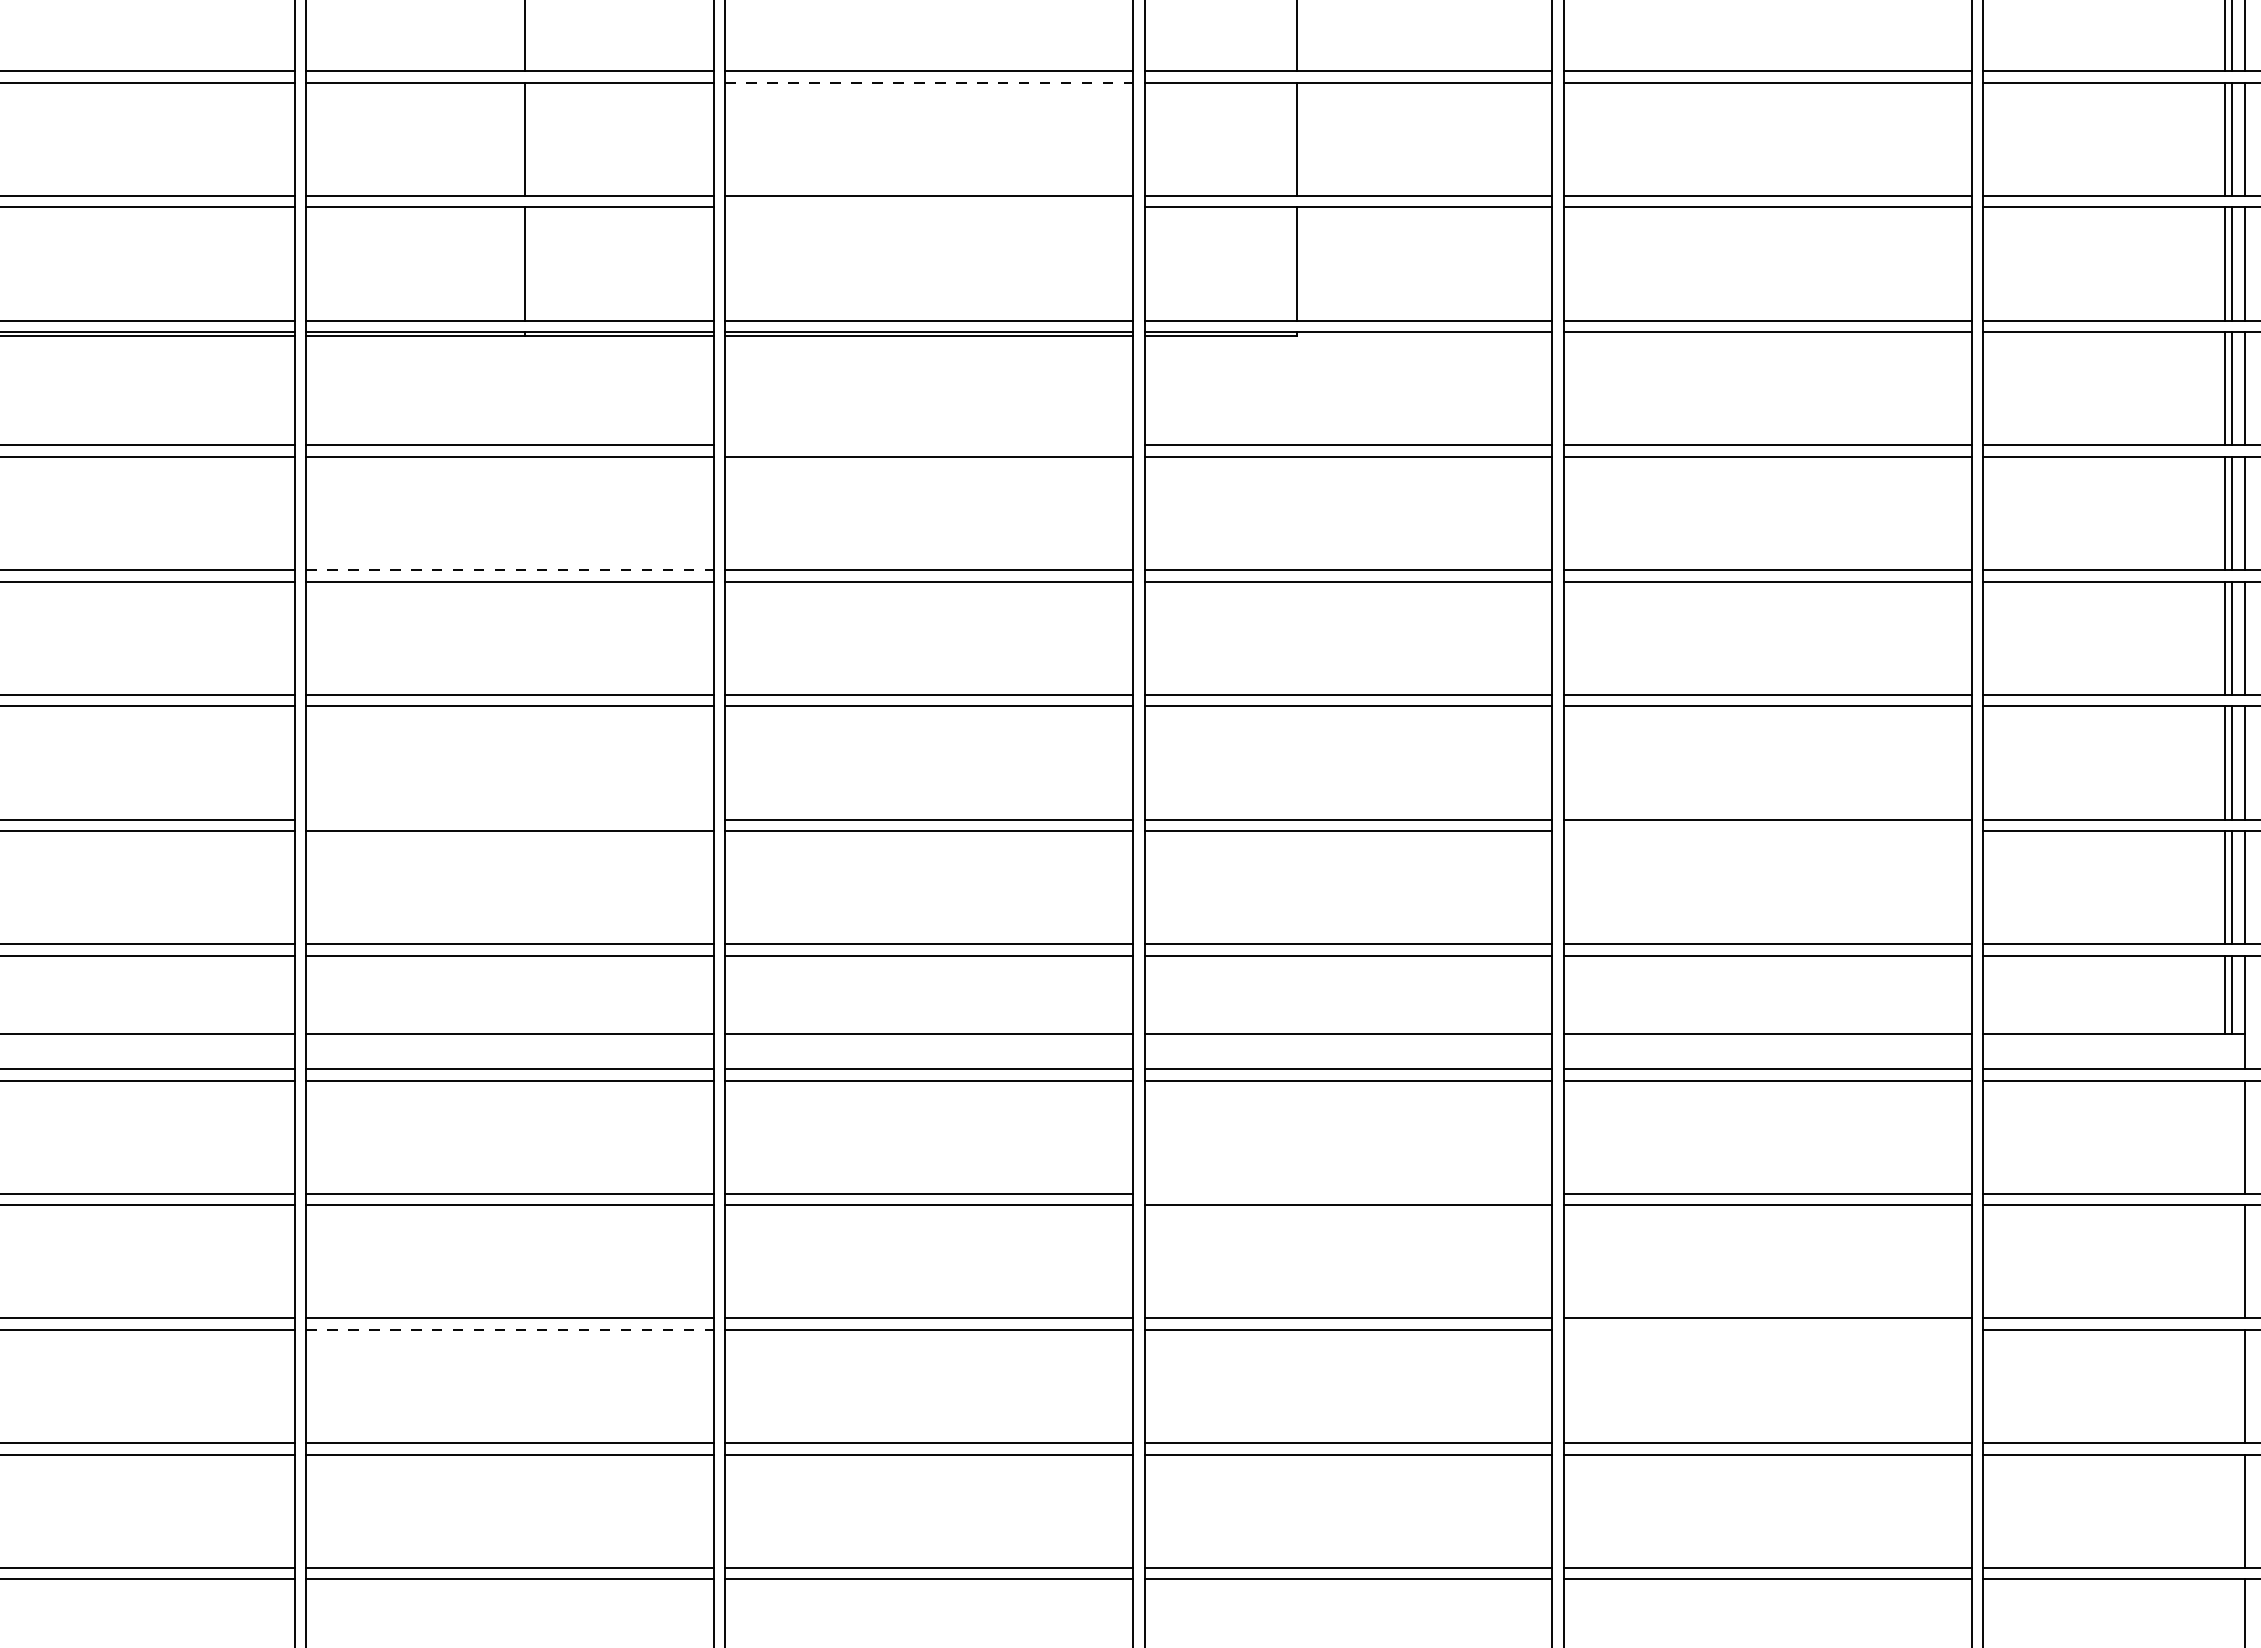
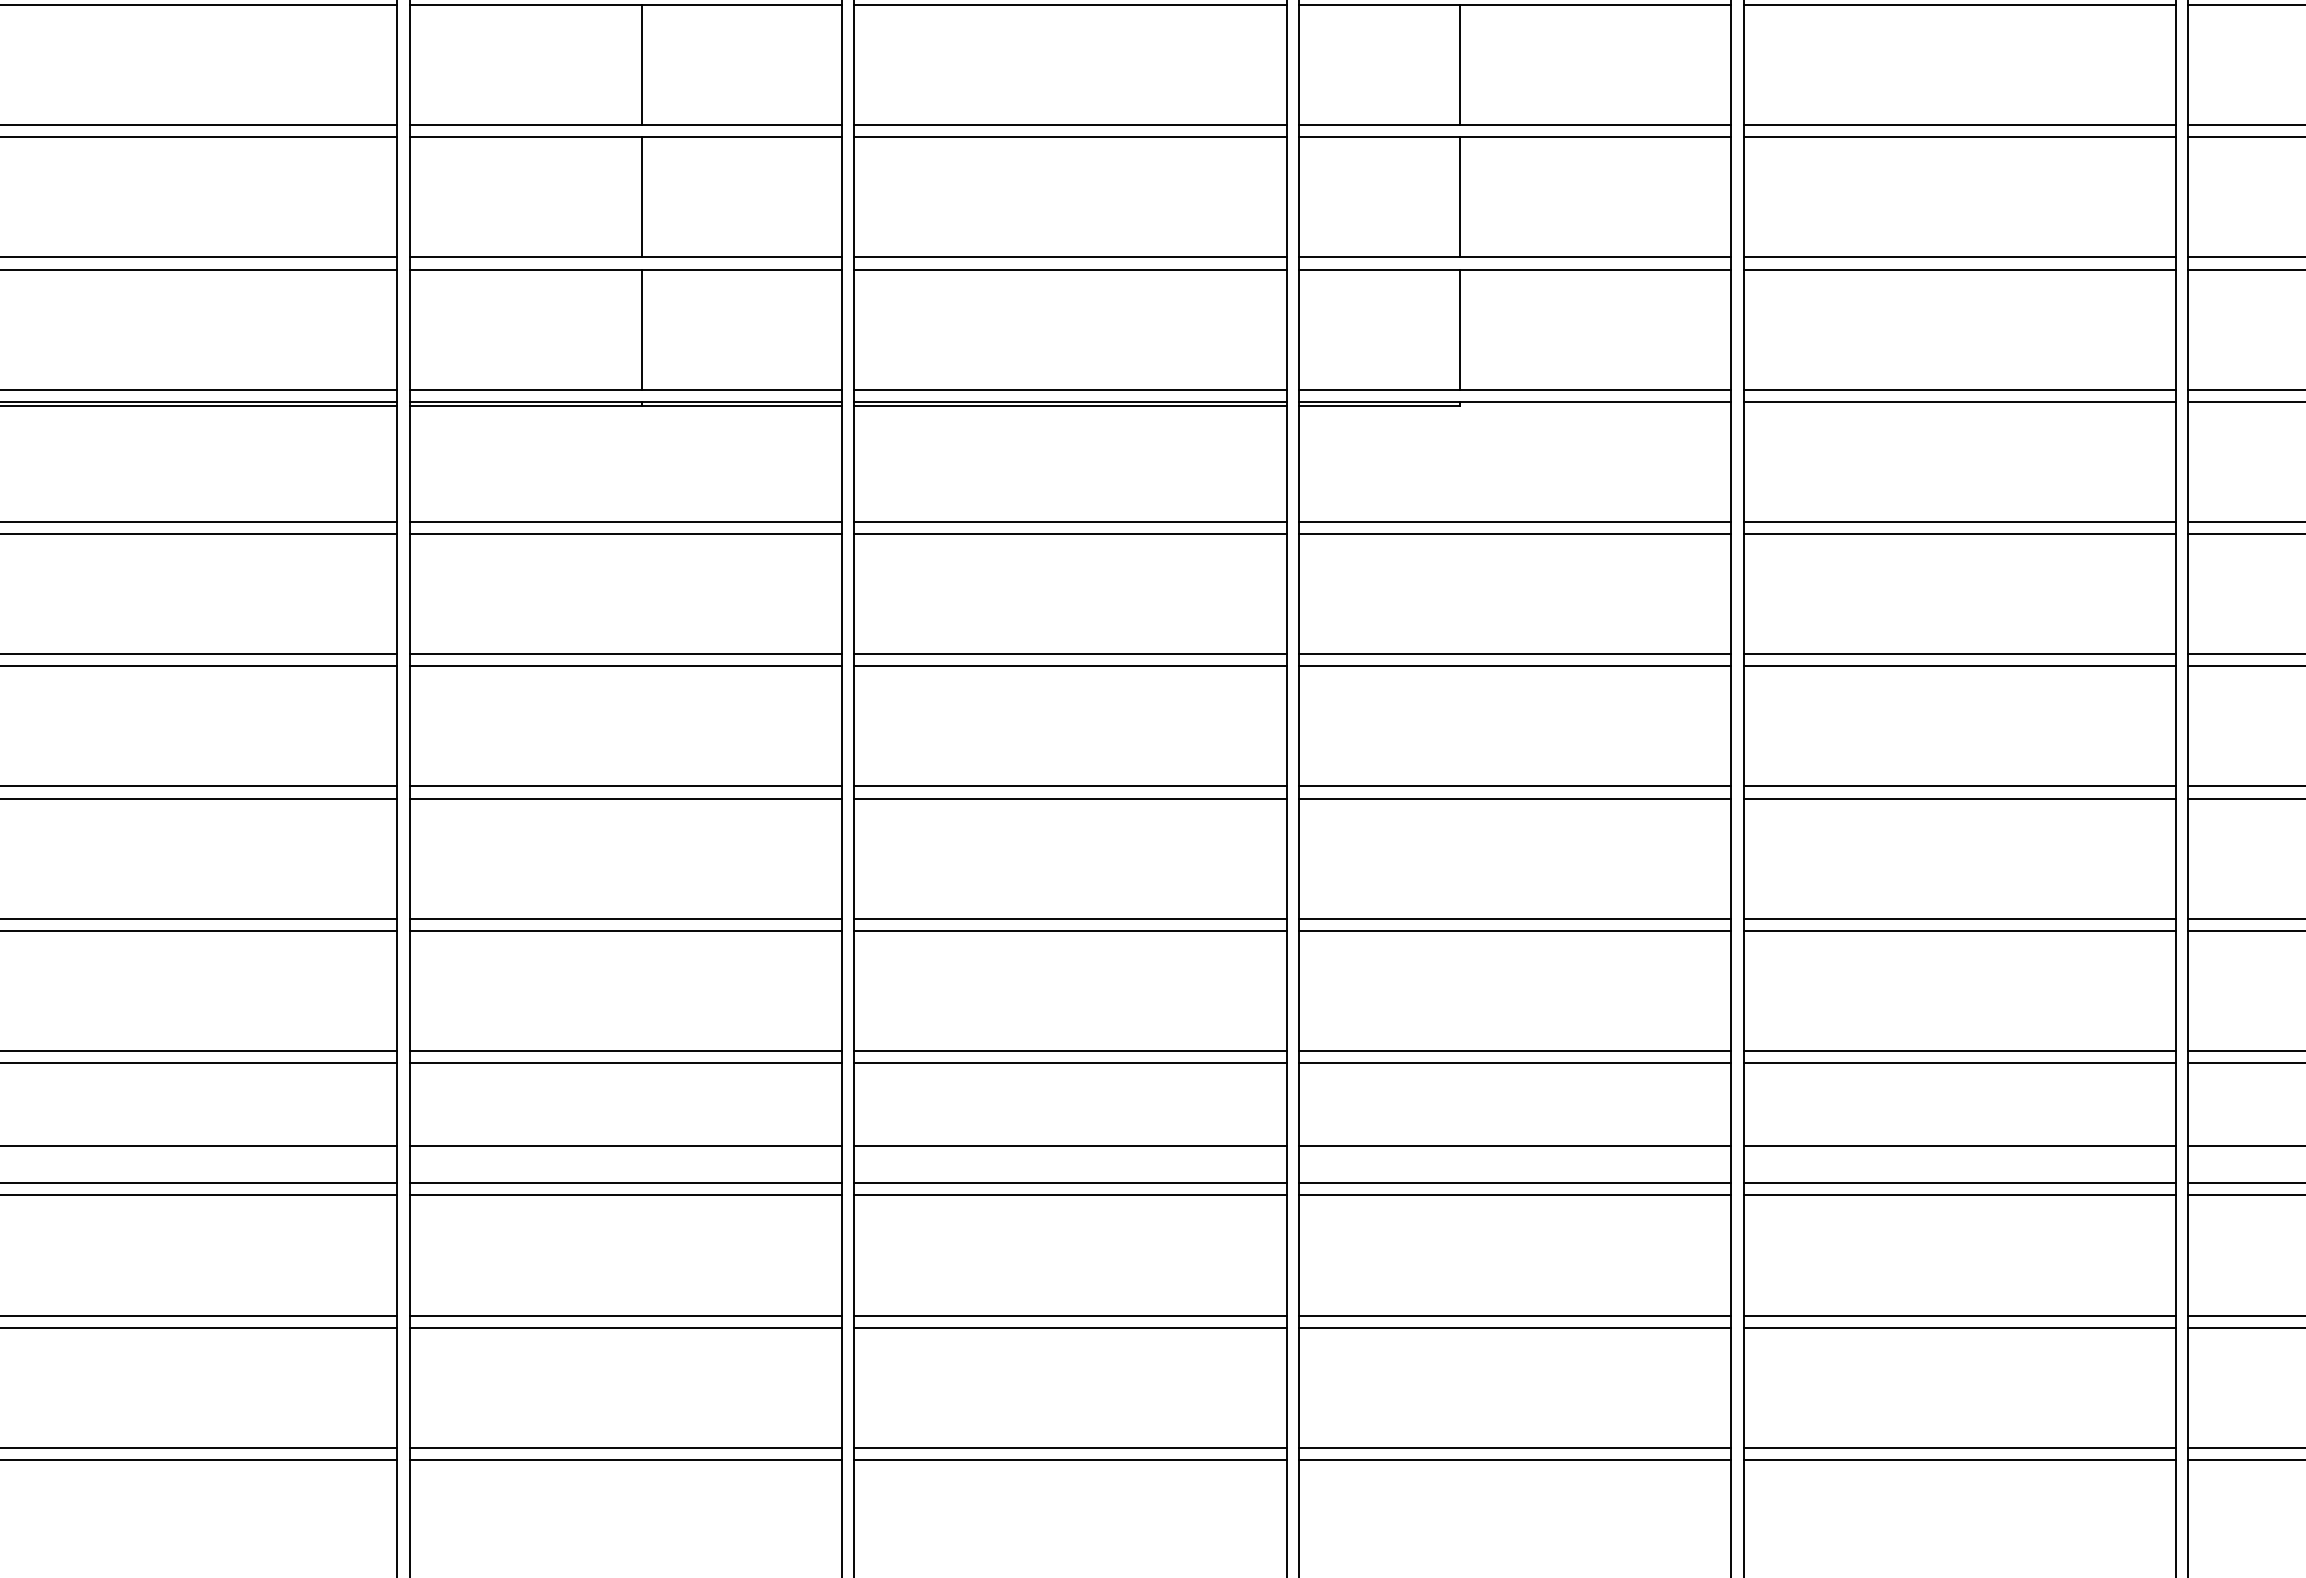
line: (929, 82) -> (1070, 137), dashed -> solid
line: (929, 207) -> (1070, 269), added
line: (929, 445) -> (1070, 522), added
line: (510, 570) -> (626, 654), dashed -> solid
line: (509, 819) -> (625, 918), added
line: (1767, 831) -> (1959, 931), added
line: (1348, 1193) -> (1515, 1315), added
line: (510, 1330) -> (626, 1460), dashed -> solid
line: (1767, 1330) -> (1959, 1460), added

